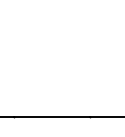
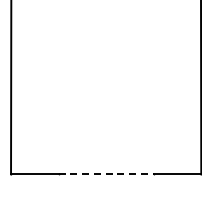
line: (52, 116) -> (106, 174), solid -> dashed

